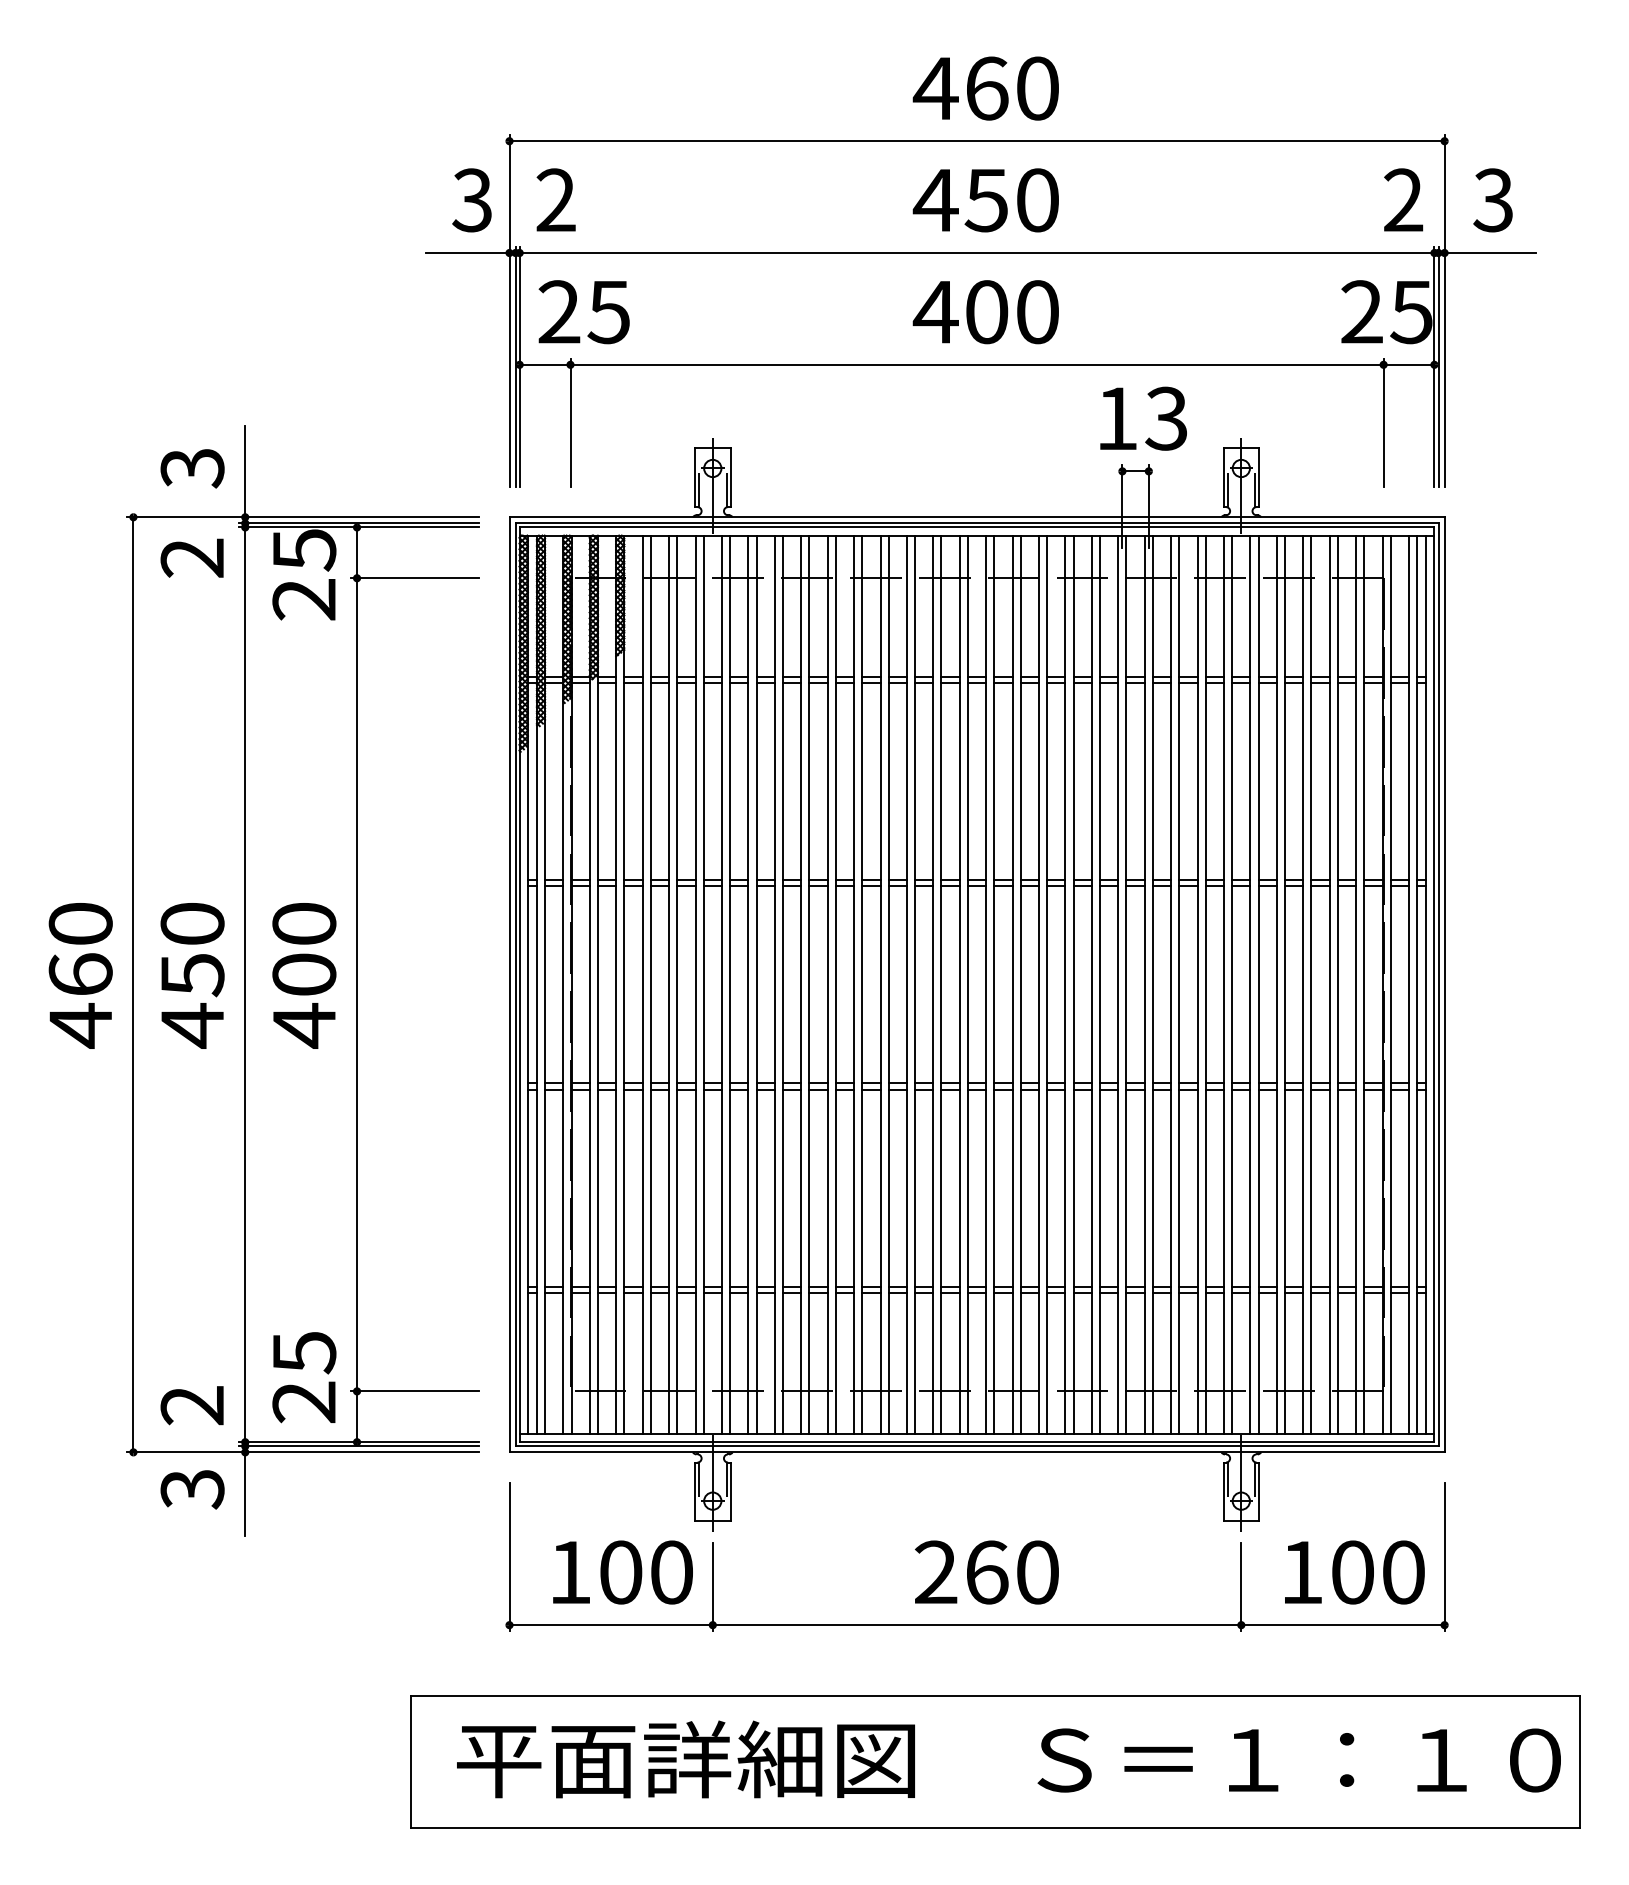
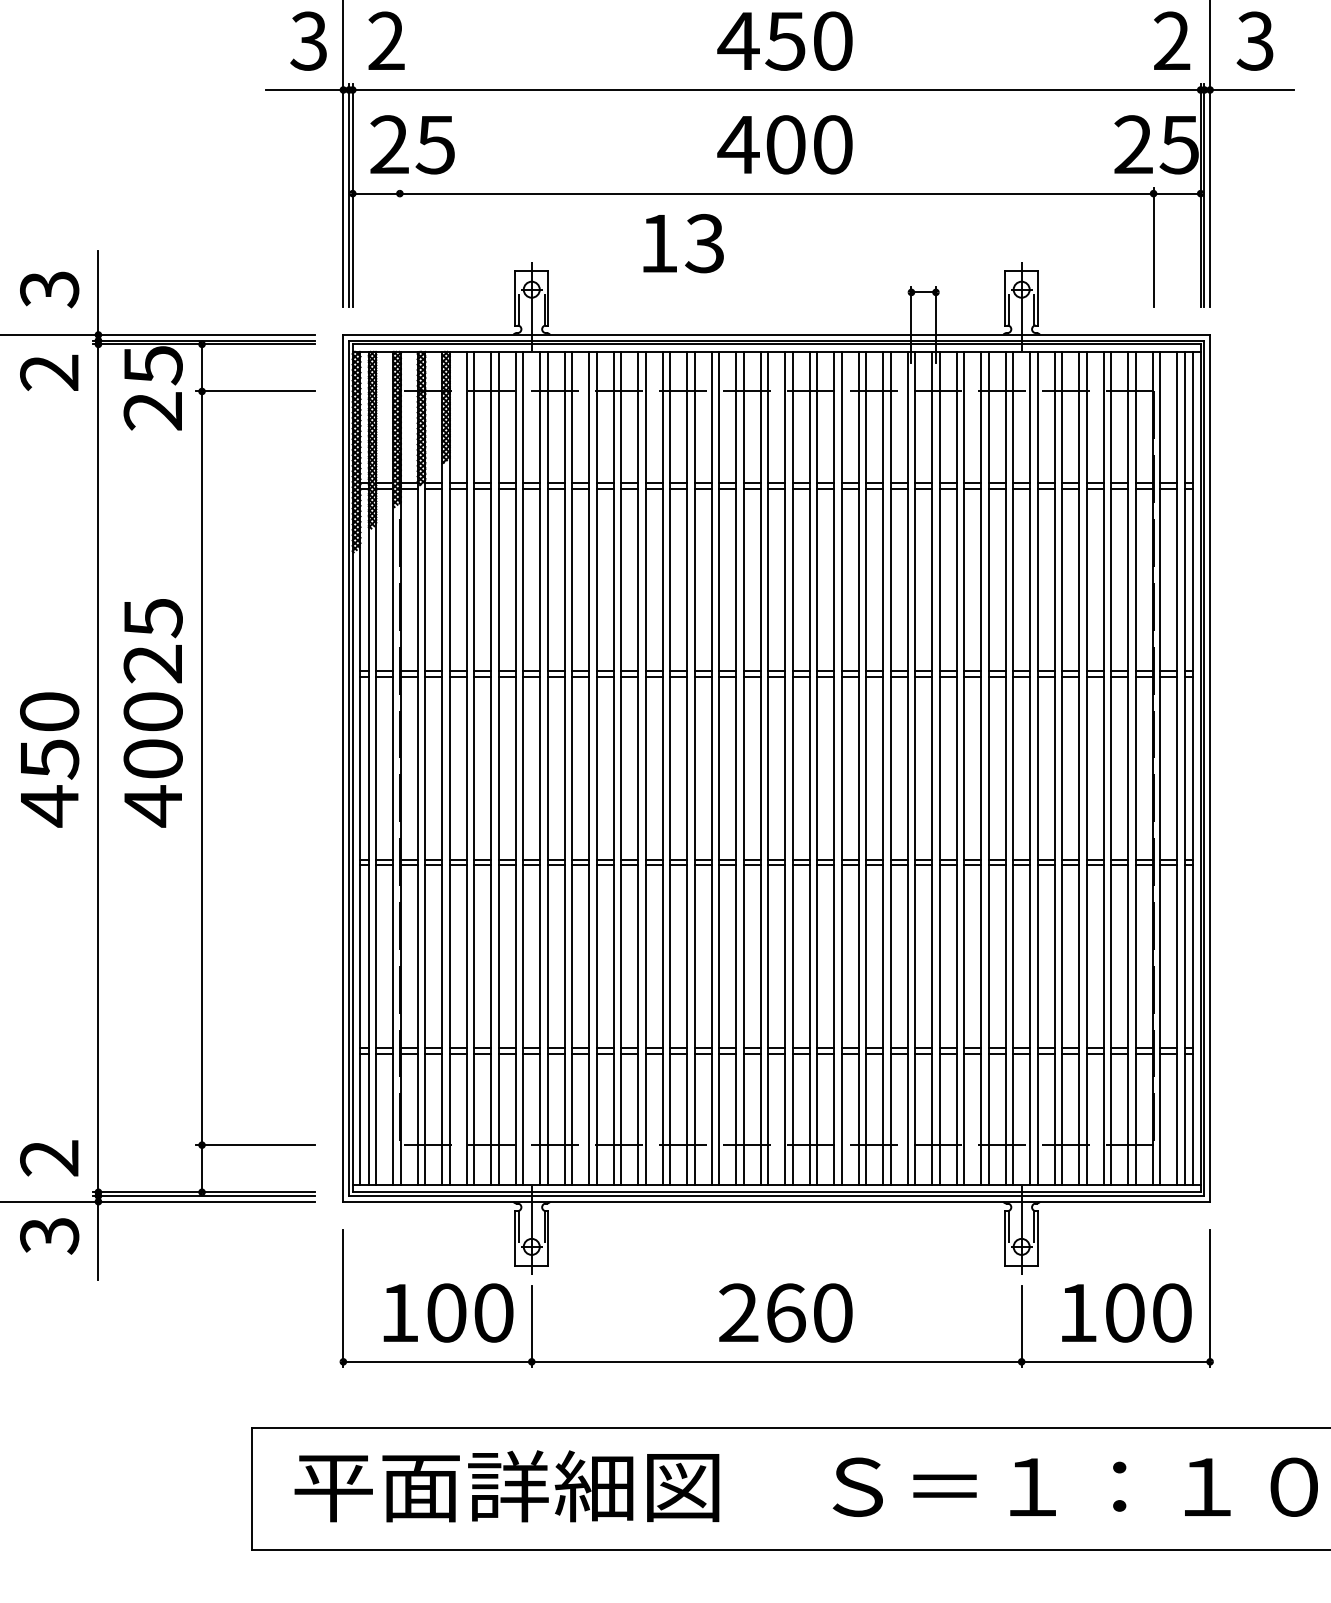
text: (1143, 418) -> (683, 243), moved
line: (570, 422) -> (399, 247), removed
text: (304, 1377) -> (153, 641), moved

